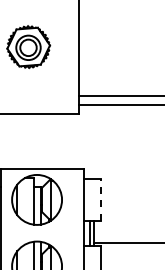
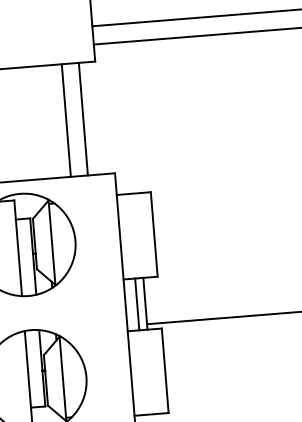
line: (62, 140) -> (66, 119), added
line: (70, 140) -> (82, 117), added
line: (100, 199) -> (154, 233), dashed -> solid

